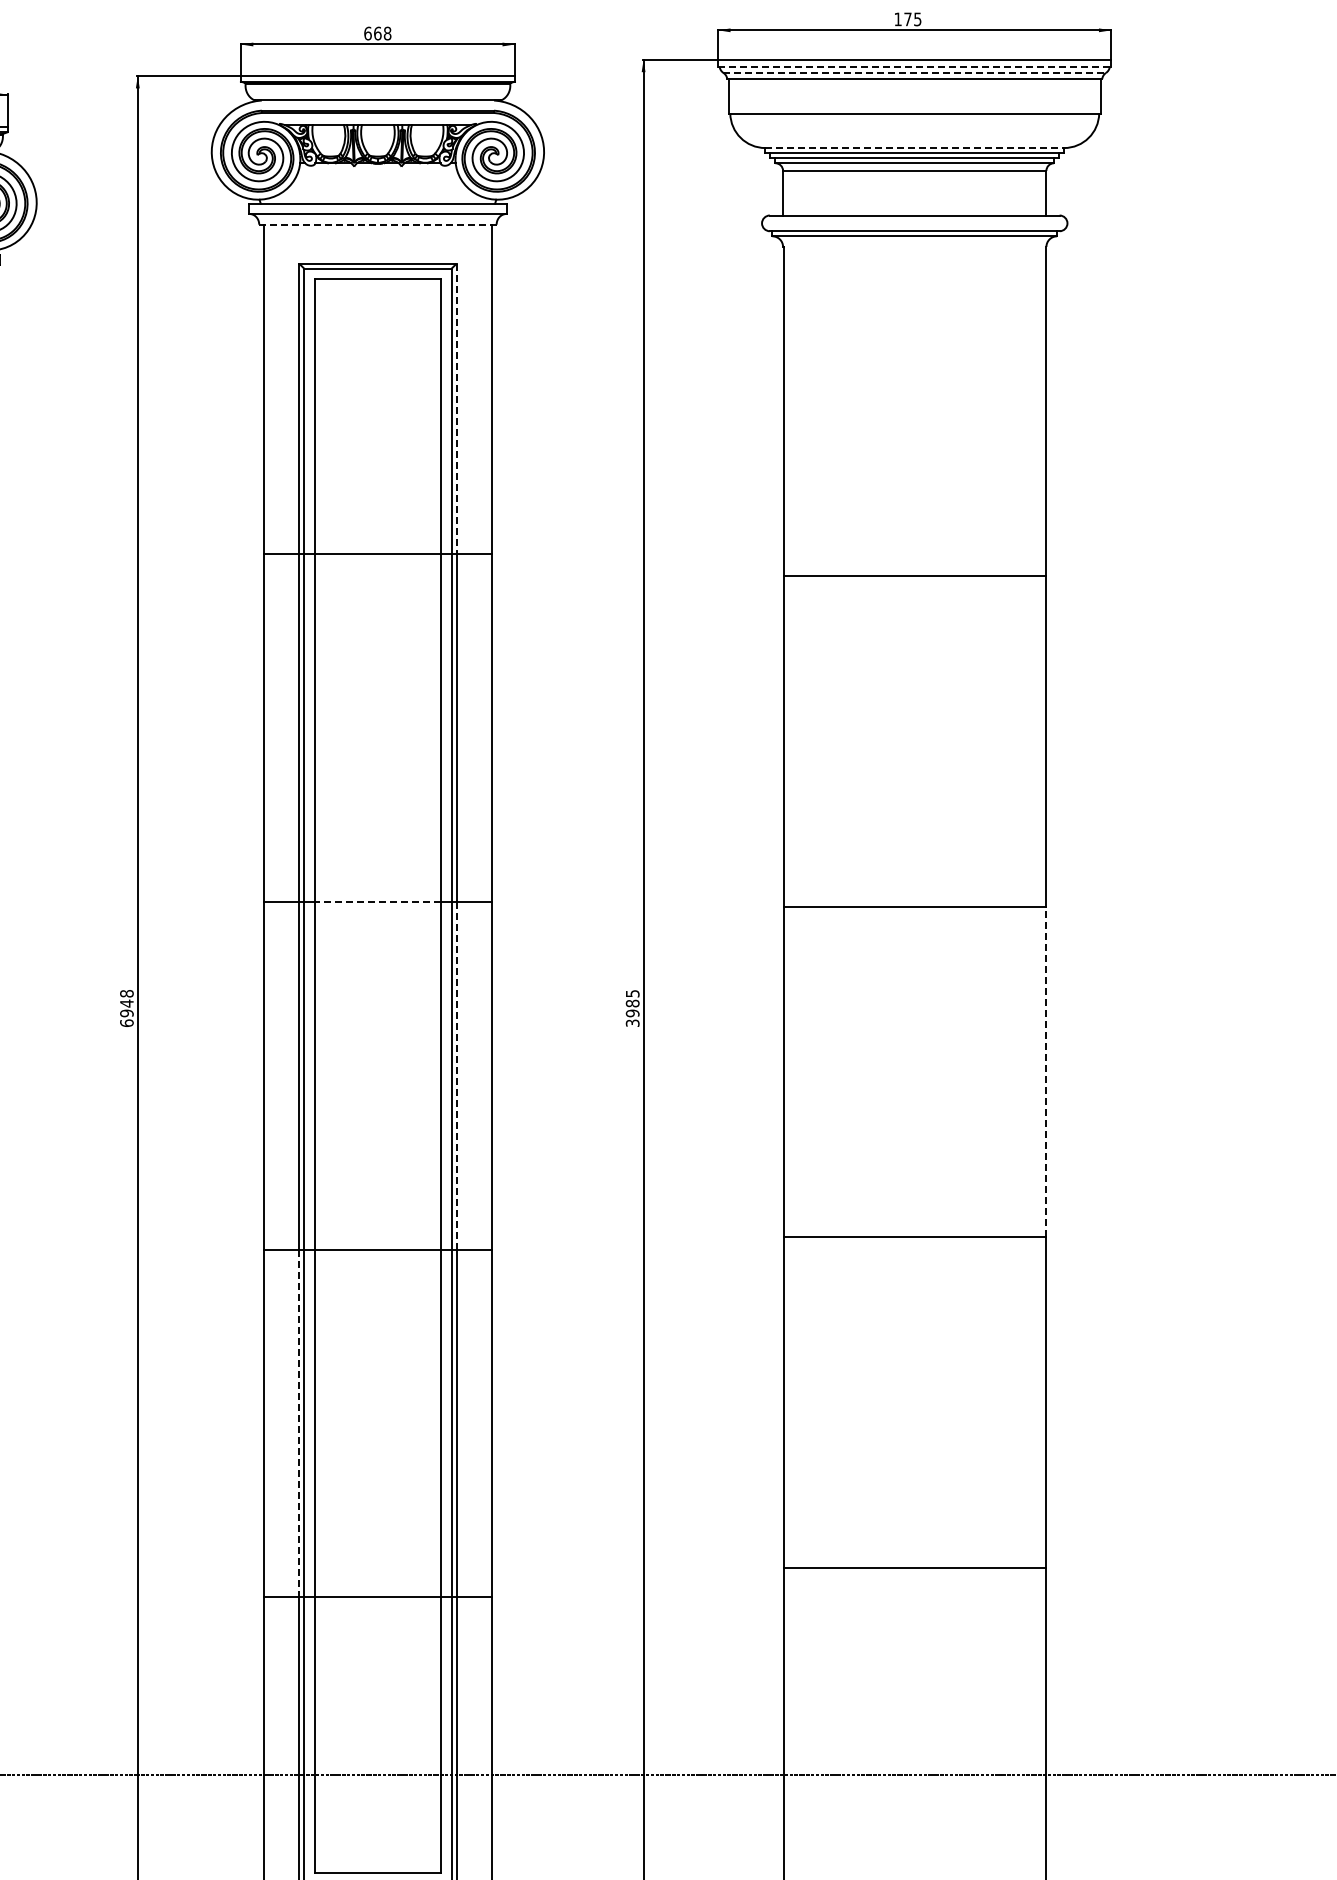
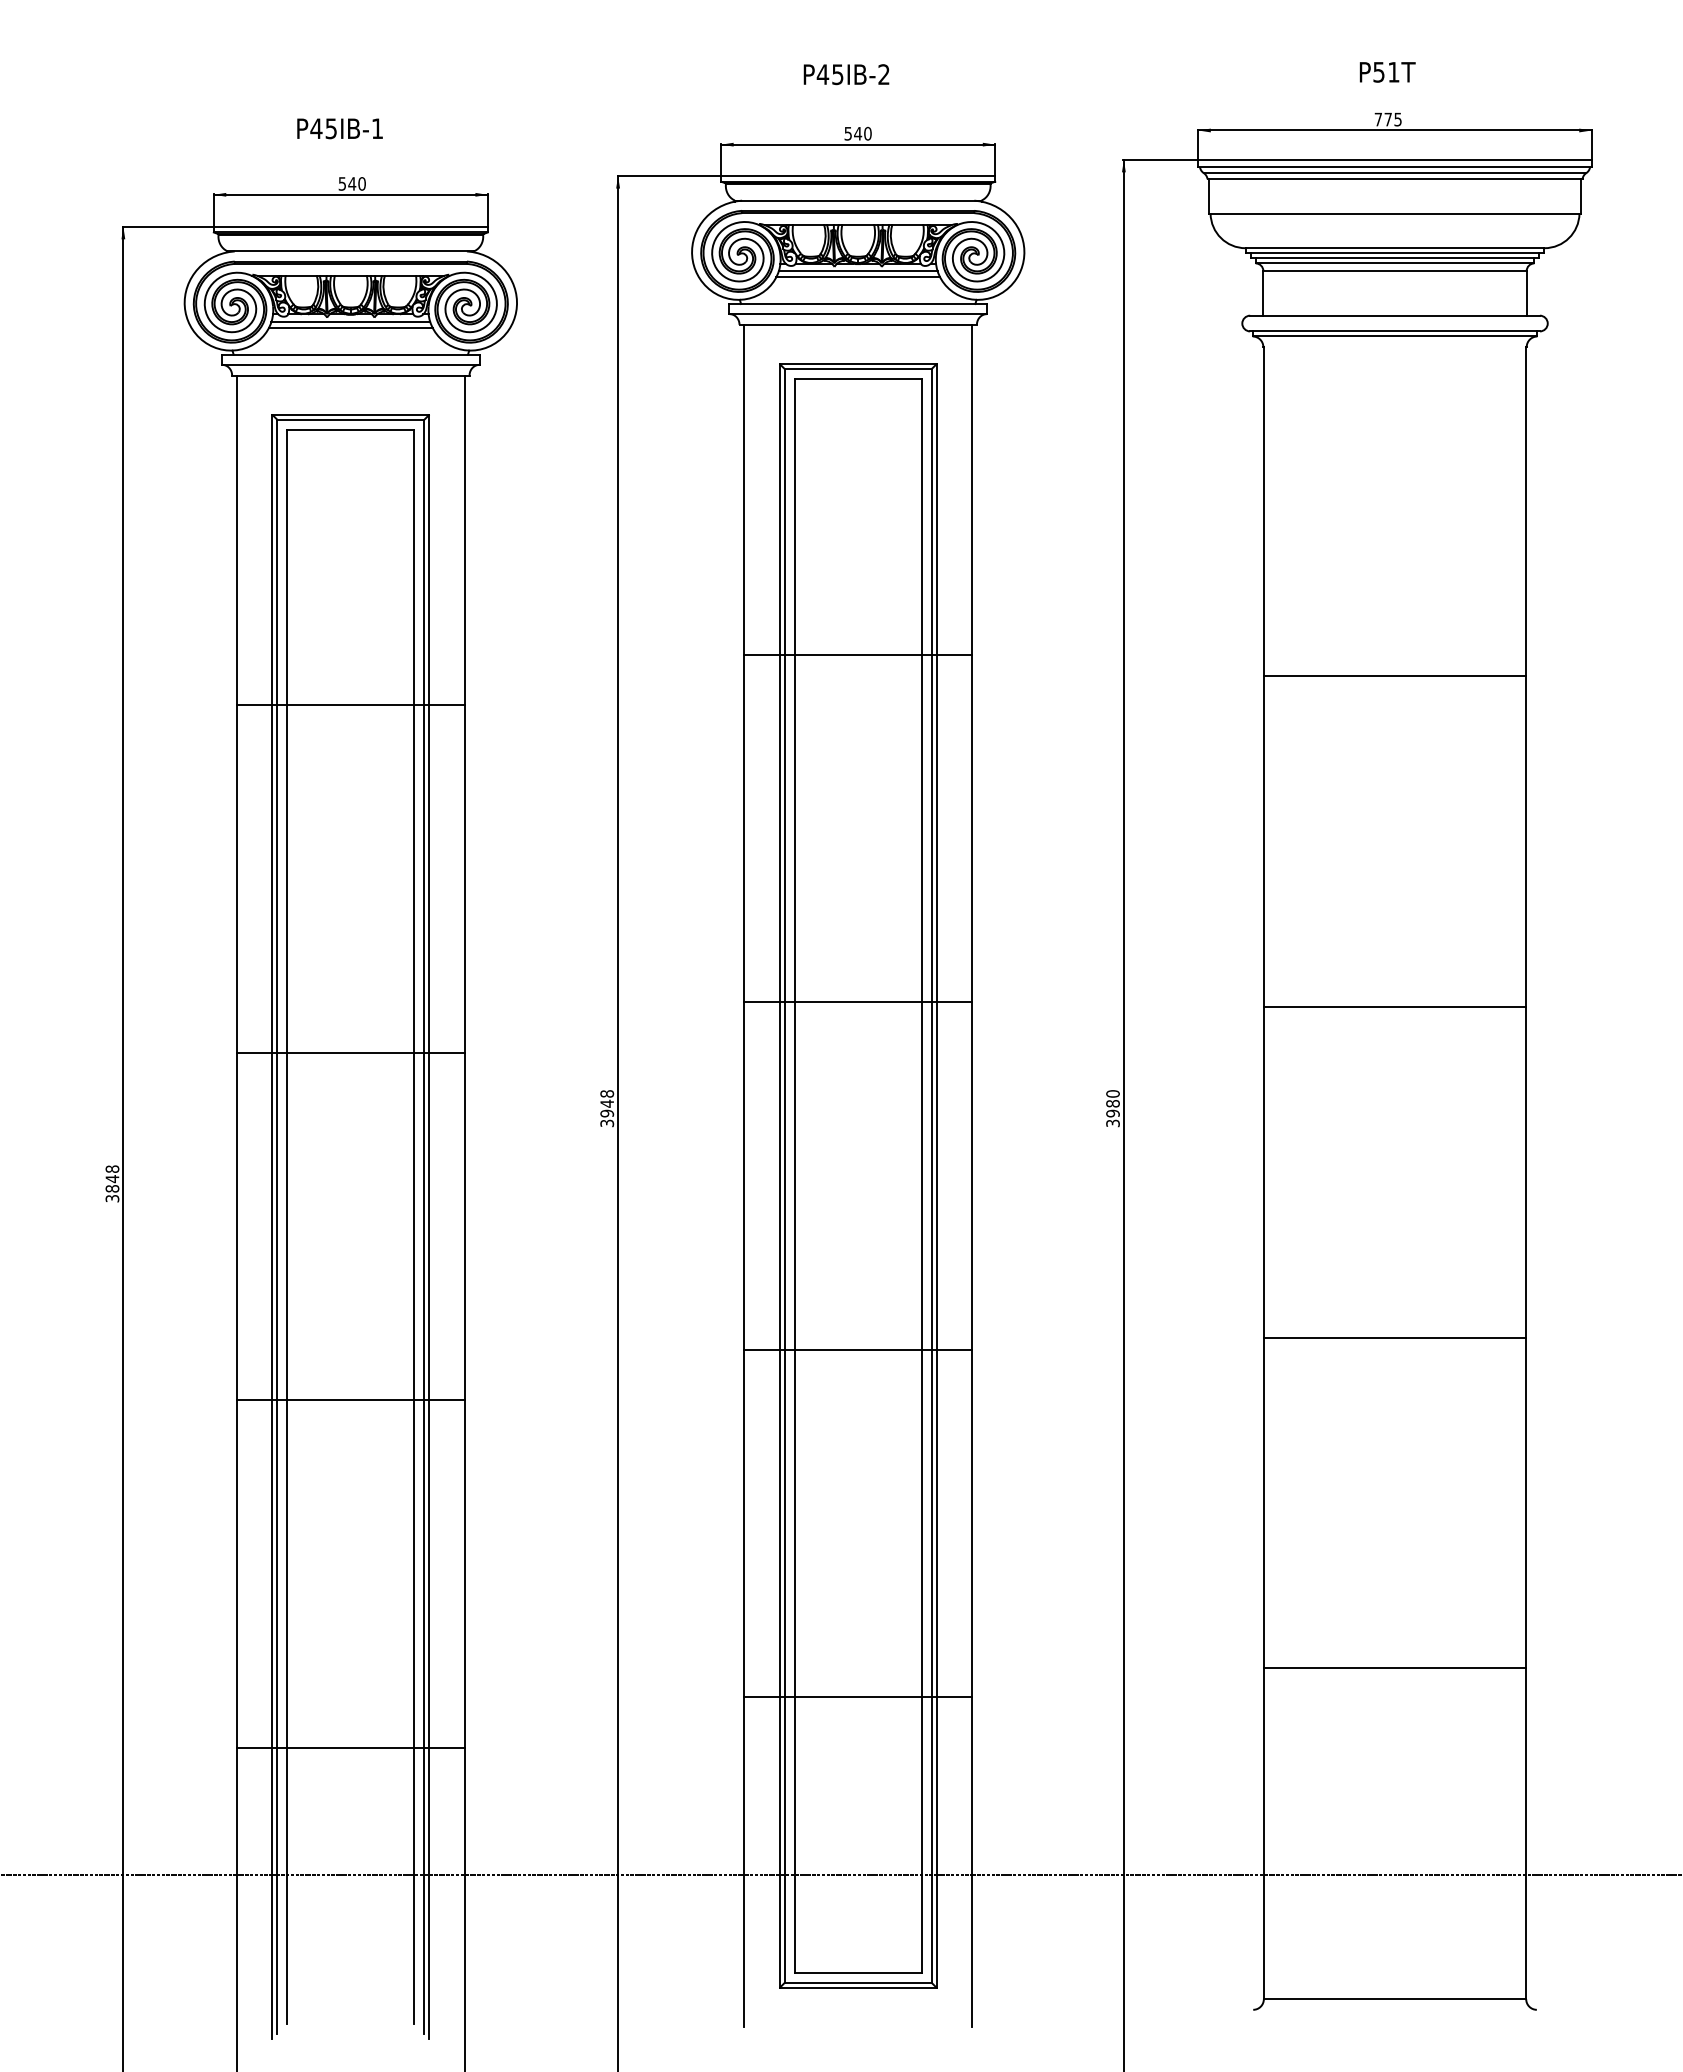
text: (897, 19) -> (1377, 119), 175 -> 775
text: (377, 33) -> (857, 133), 668 -> 540
line: (915, 67) -> (1395, 167), dashed -> solid
line: (915, 73) -> (1395, 173), dashed -> solid
line: (915, 148) -> (1395, 248), dashed -> solid
line: (377, 171) -> (857, 271), added
line: (378, 177) -> (858, 277), added
line: (378, 224) -> (858, 324), dashed -> solid
line: (456, 409) -> (936, 509), dashed -> solid
line: (377, 902) -> (857, 1002), dashed -> solid
text: (632, 993) -> (1112, 1093), 3985 -> 3980
text: (127, 1023) -> (607, 1123), 6948 -> 3948
line: (1046, 1071) -> (1526, 1171), dashed -> solid
line: (456, 1075) -> (936, 1175), dashed -> solid
line: (299, 1423) -> (779, 1523), dashed -> solid

